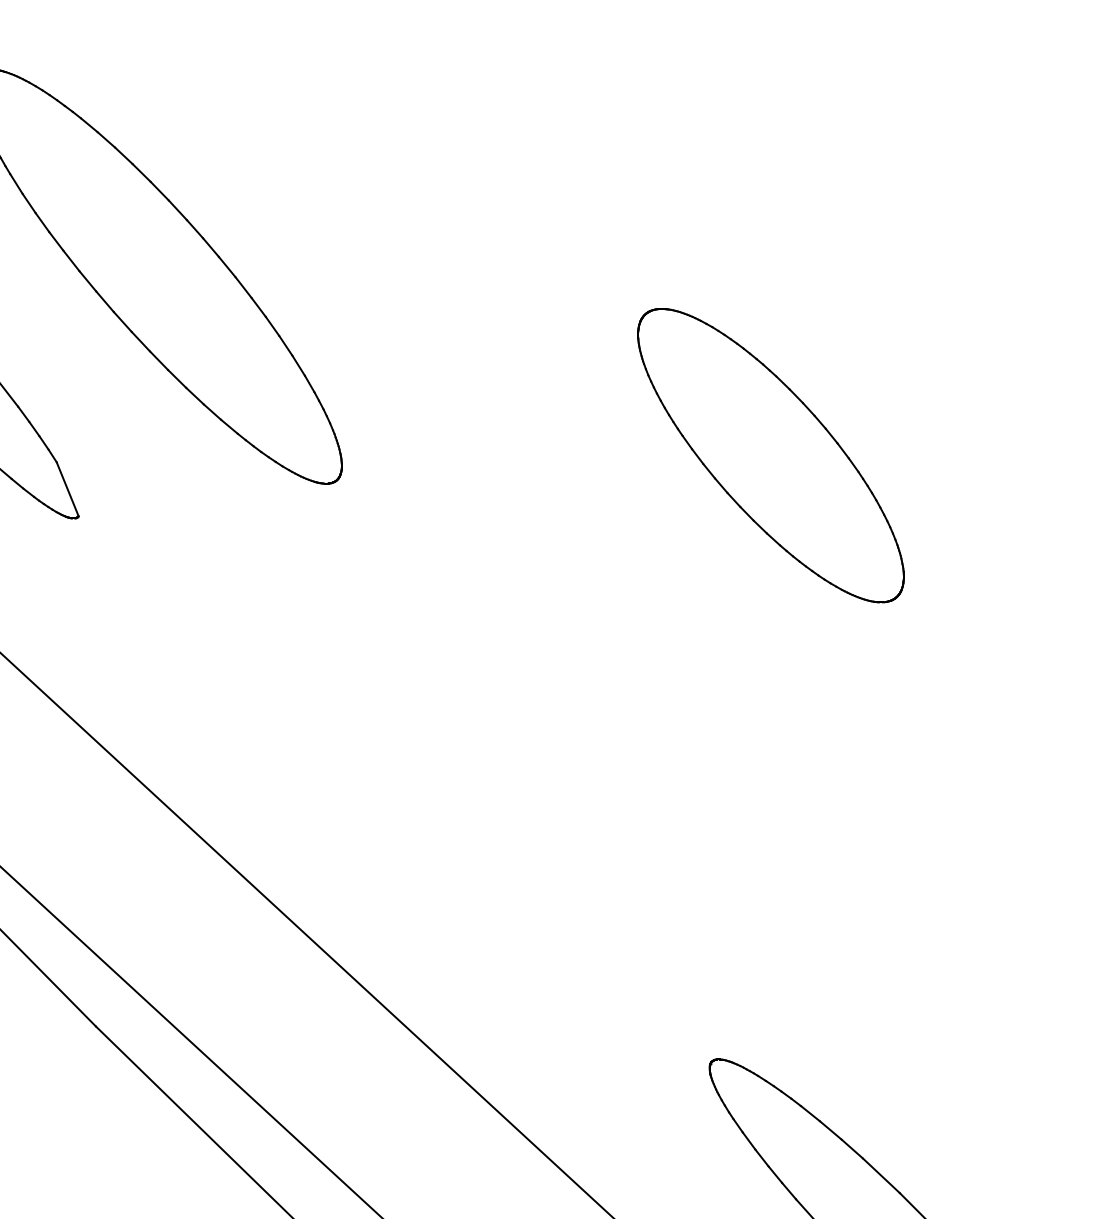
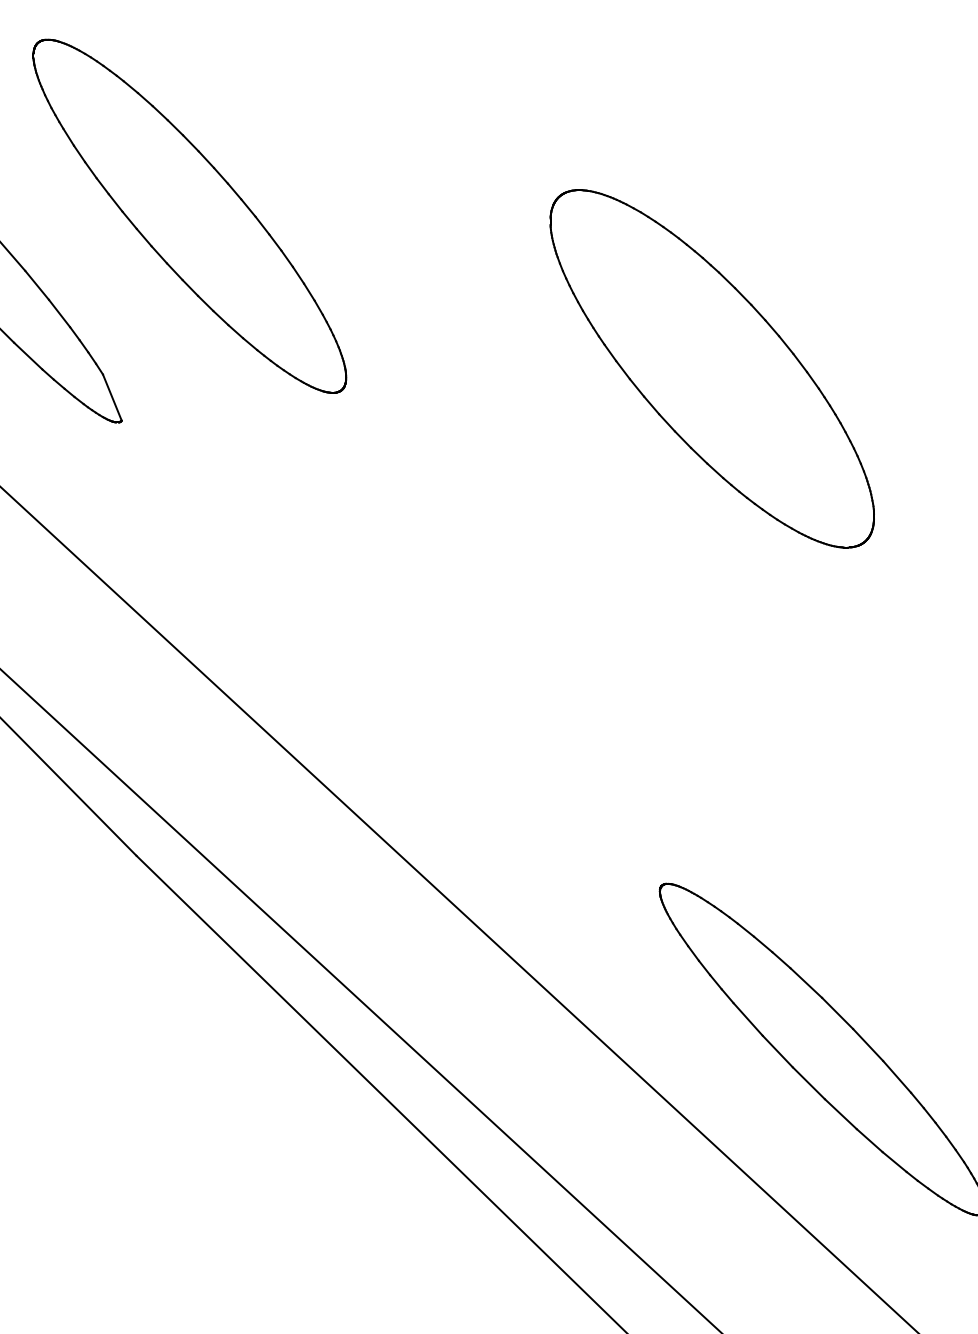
part: (770, 455) -> (711, 368), size x1.43

